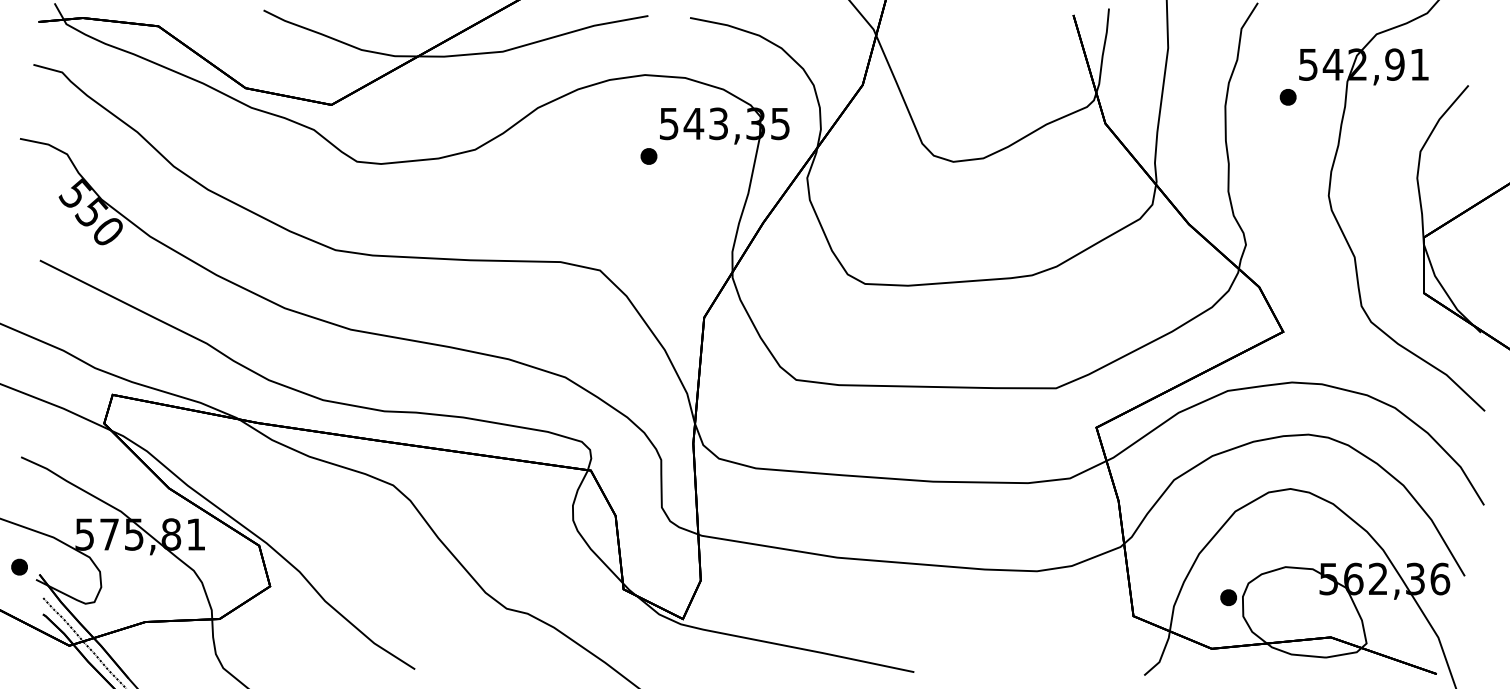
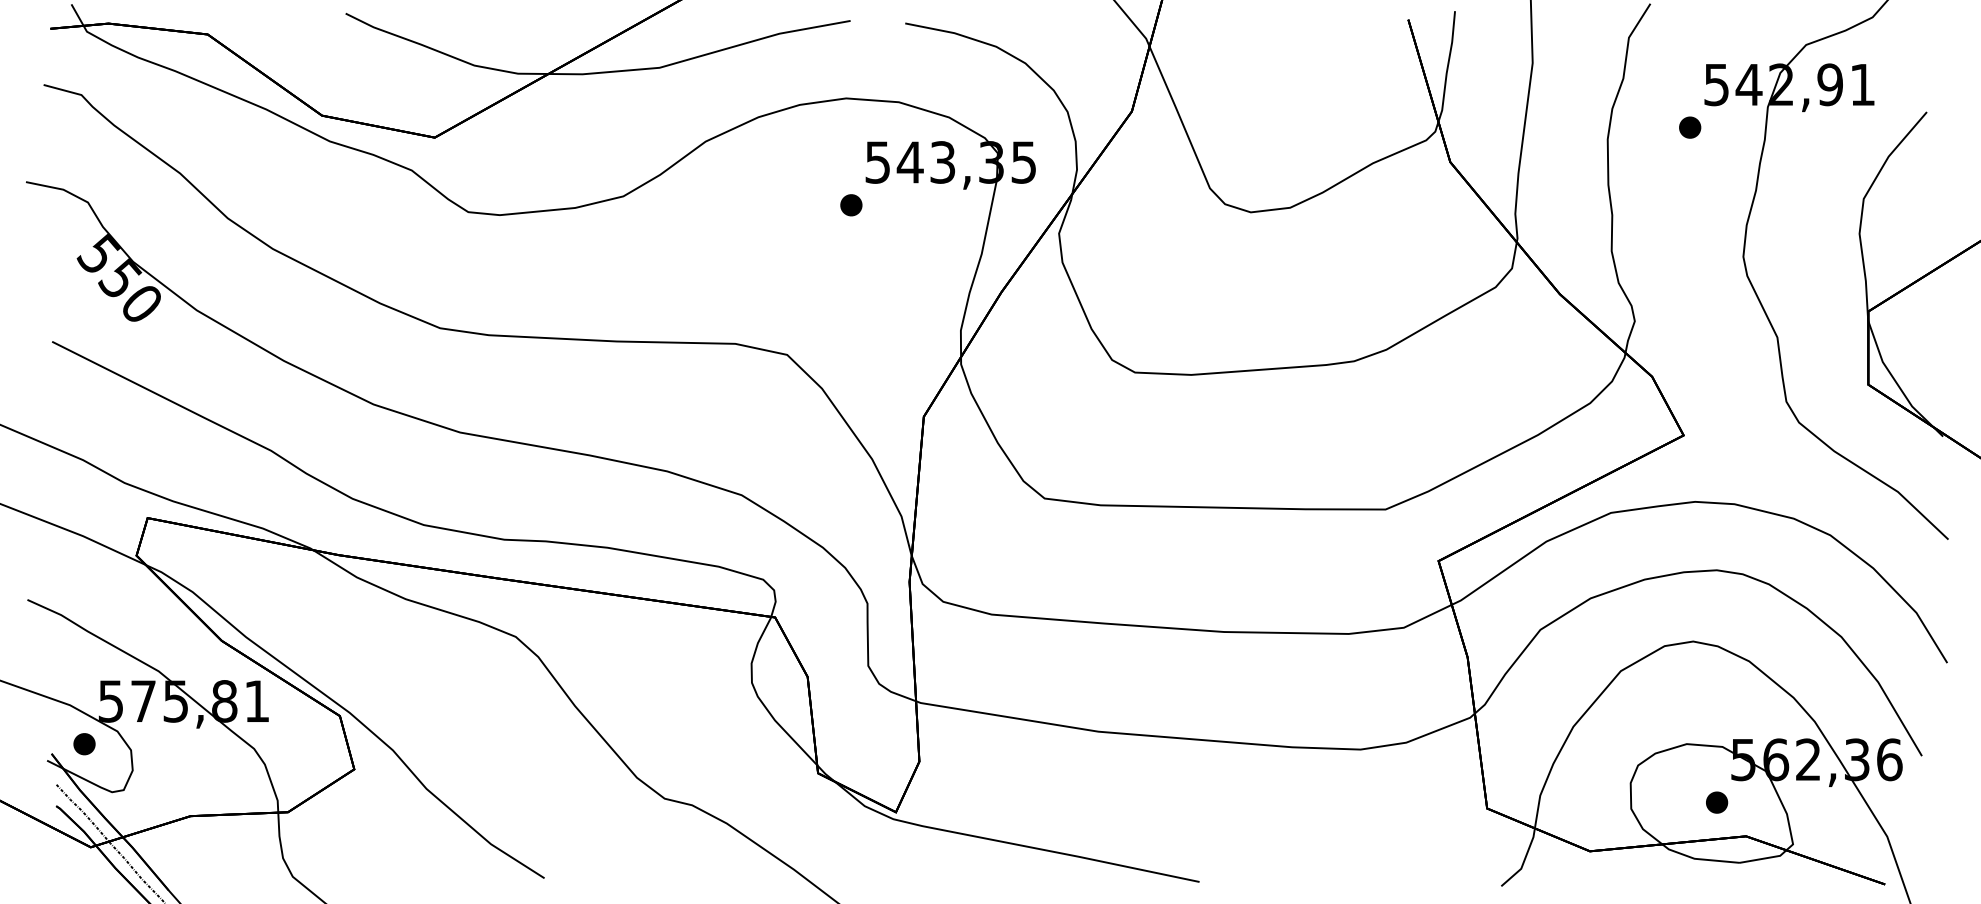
part: (19, 566) -> (84, 743), moved
part: (1228, 597) -> (1716, 802), moved

